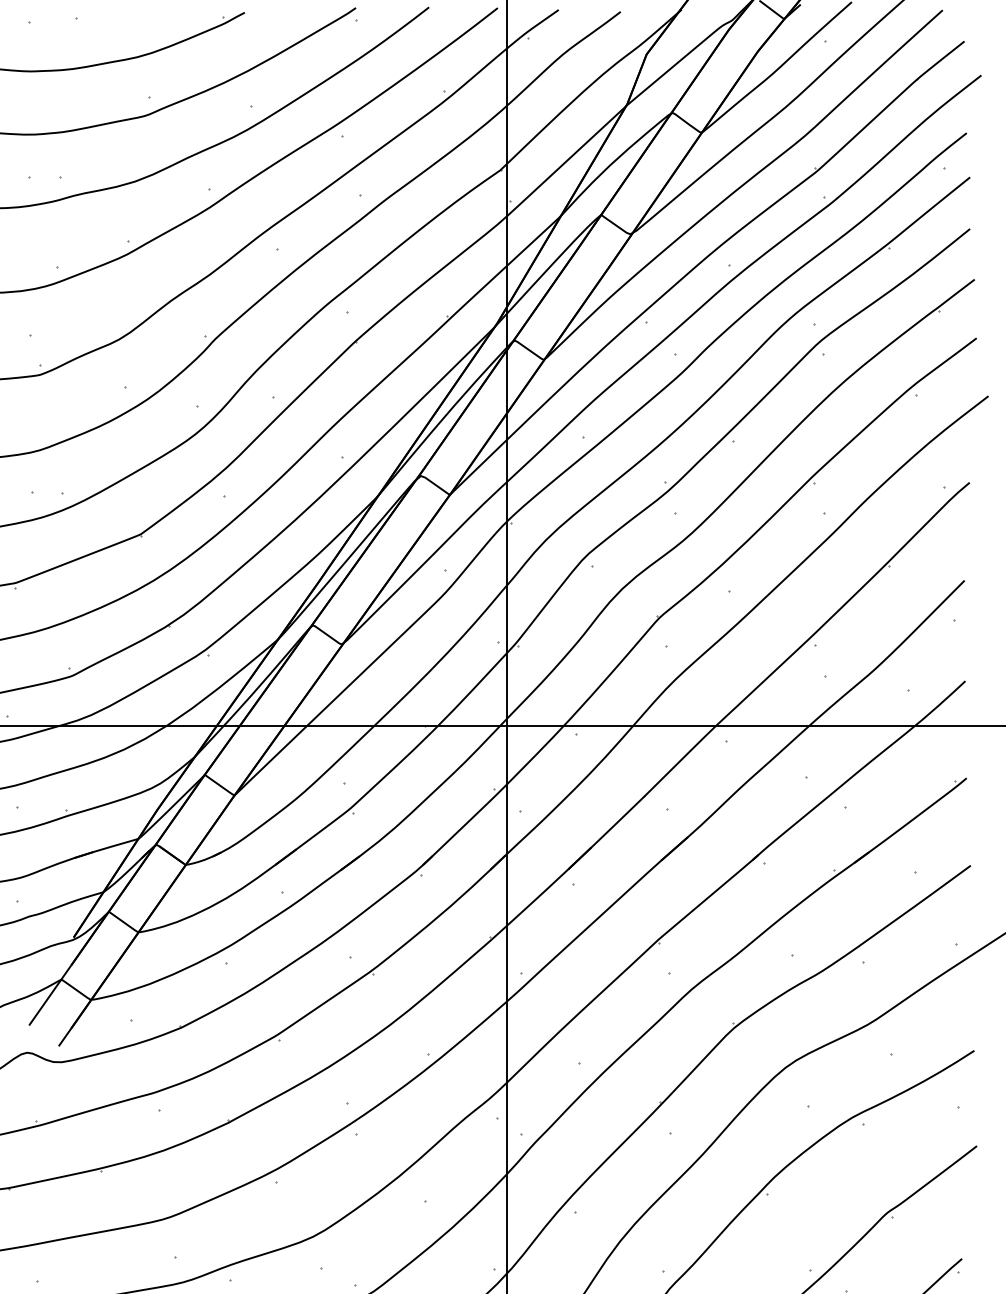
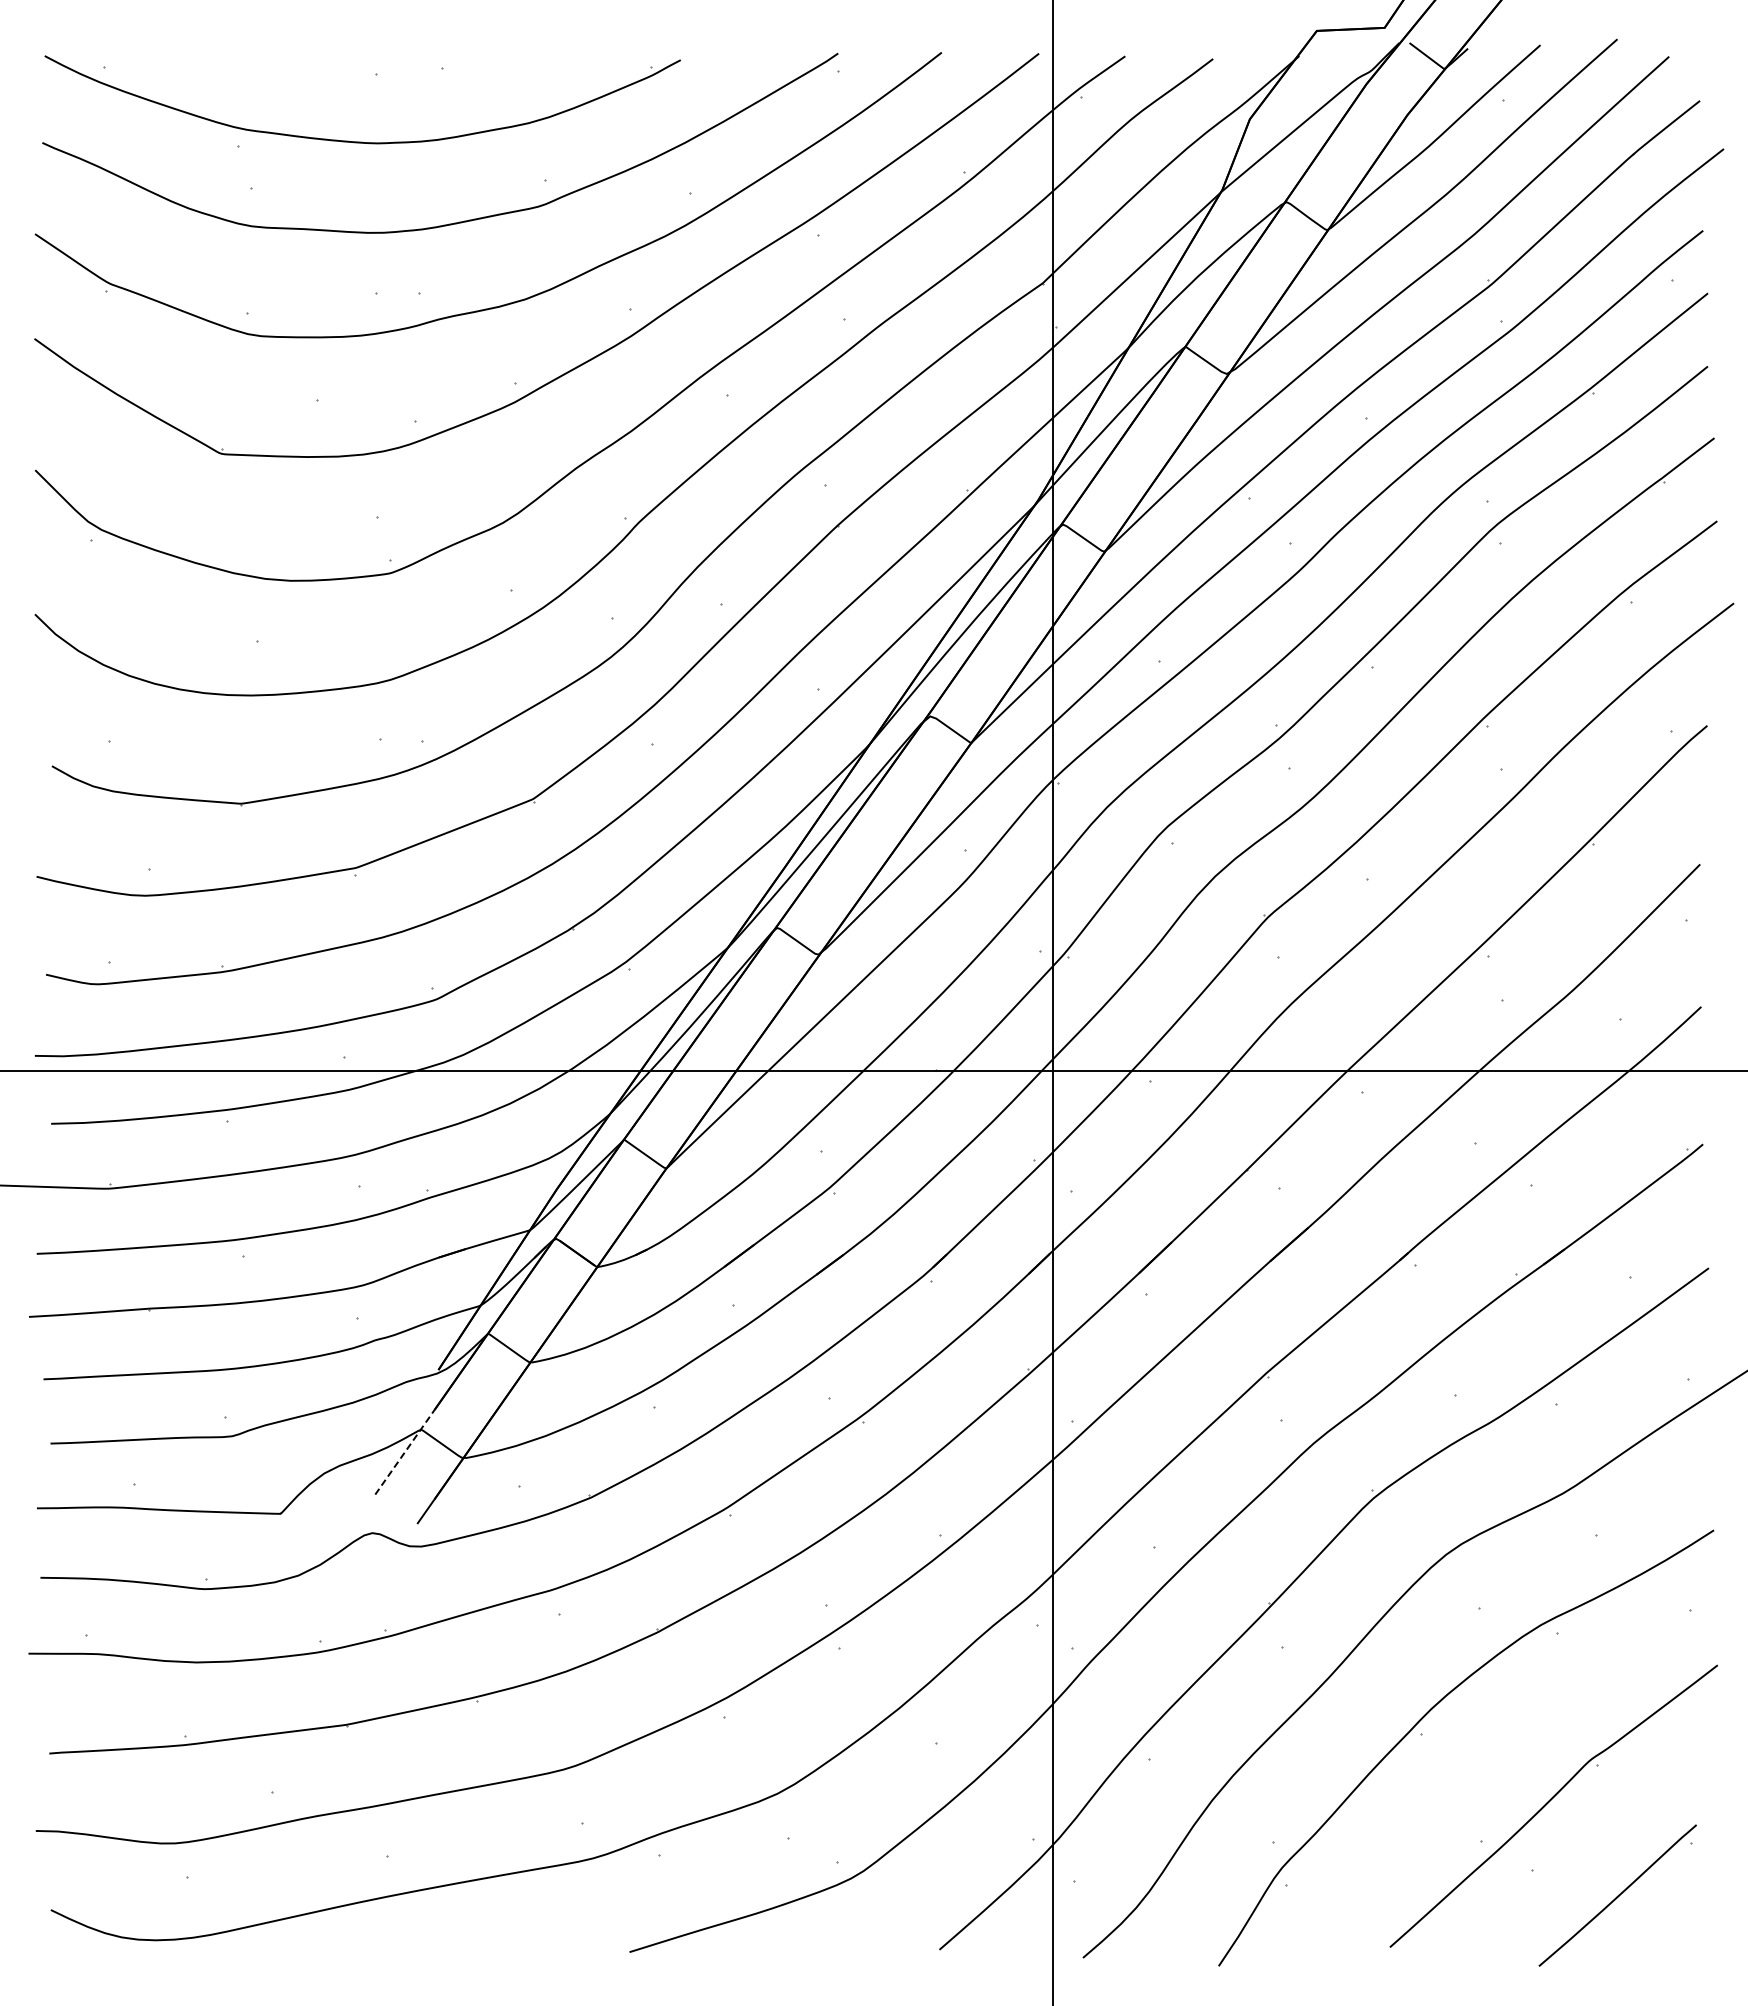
line: (49, 995) -> (404, 1452), solid -> dashed

